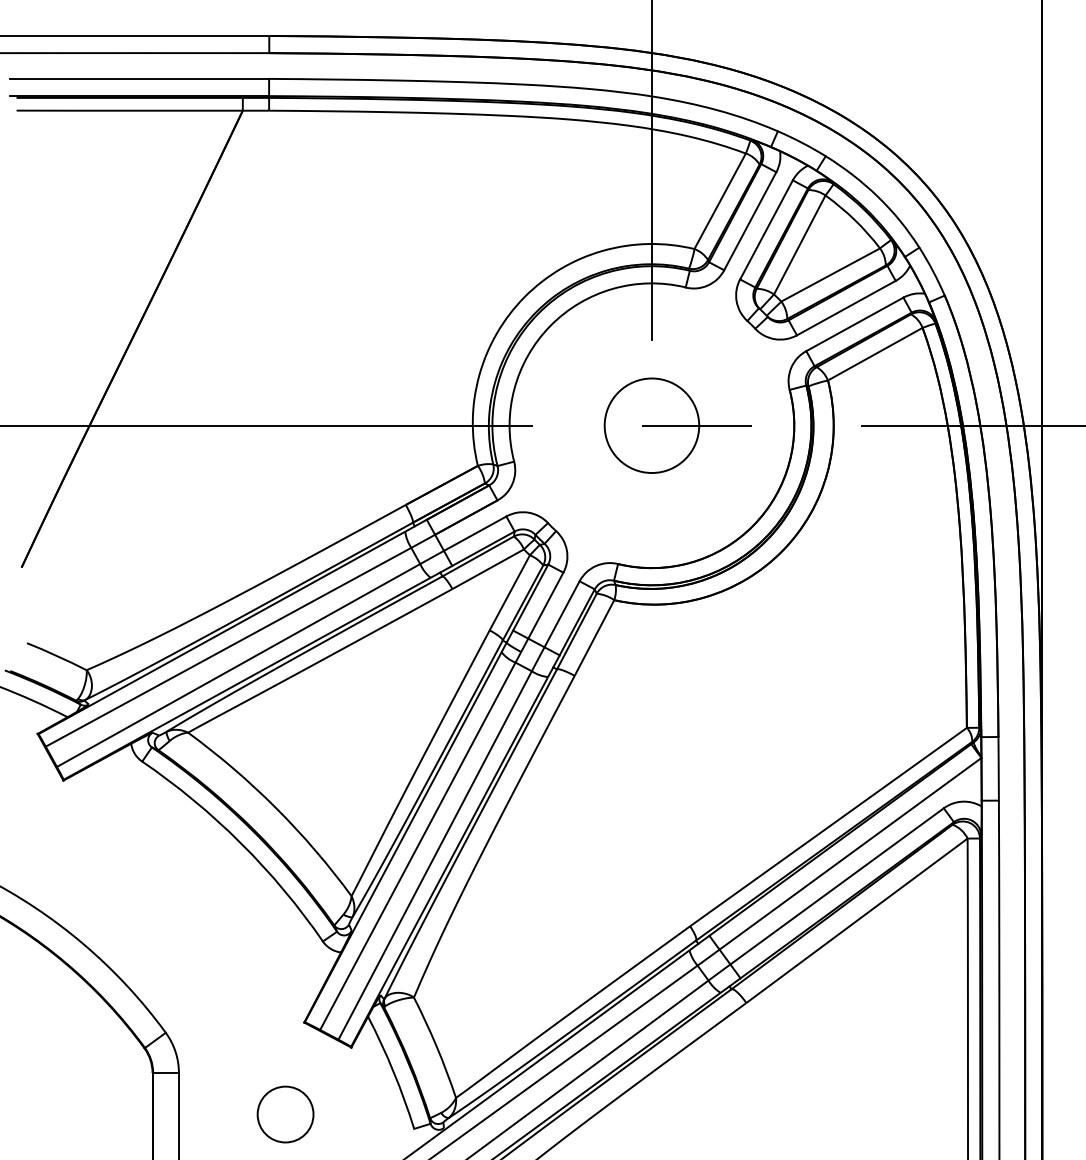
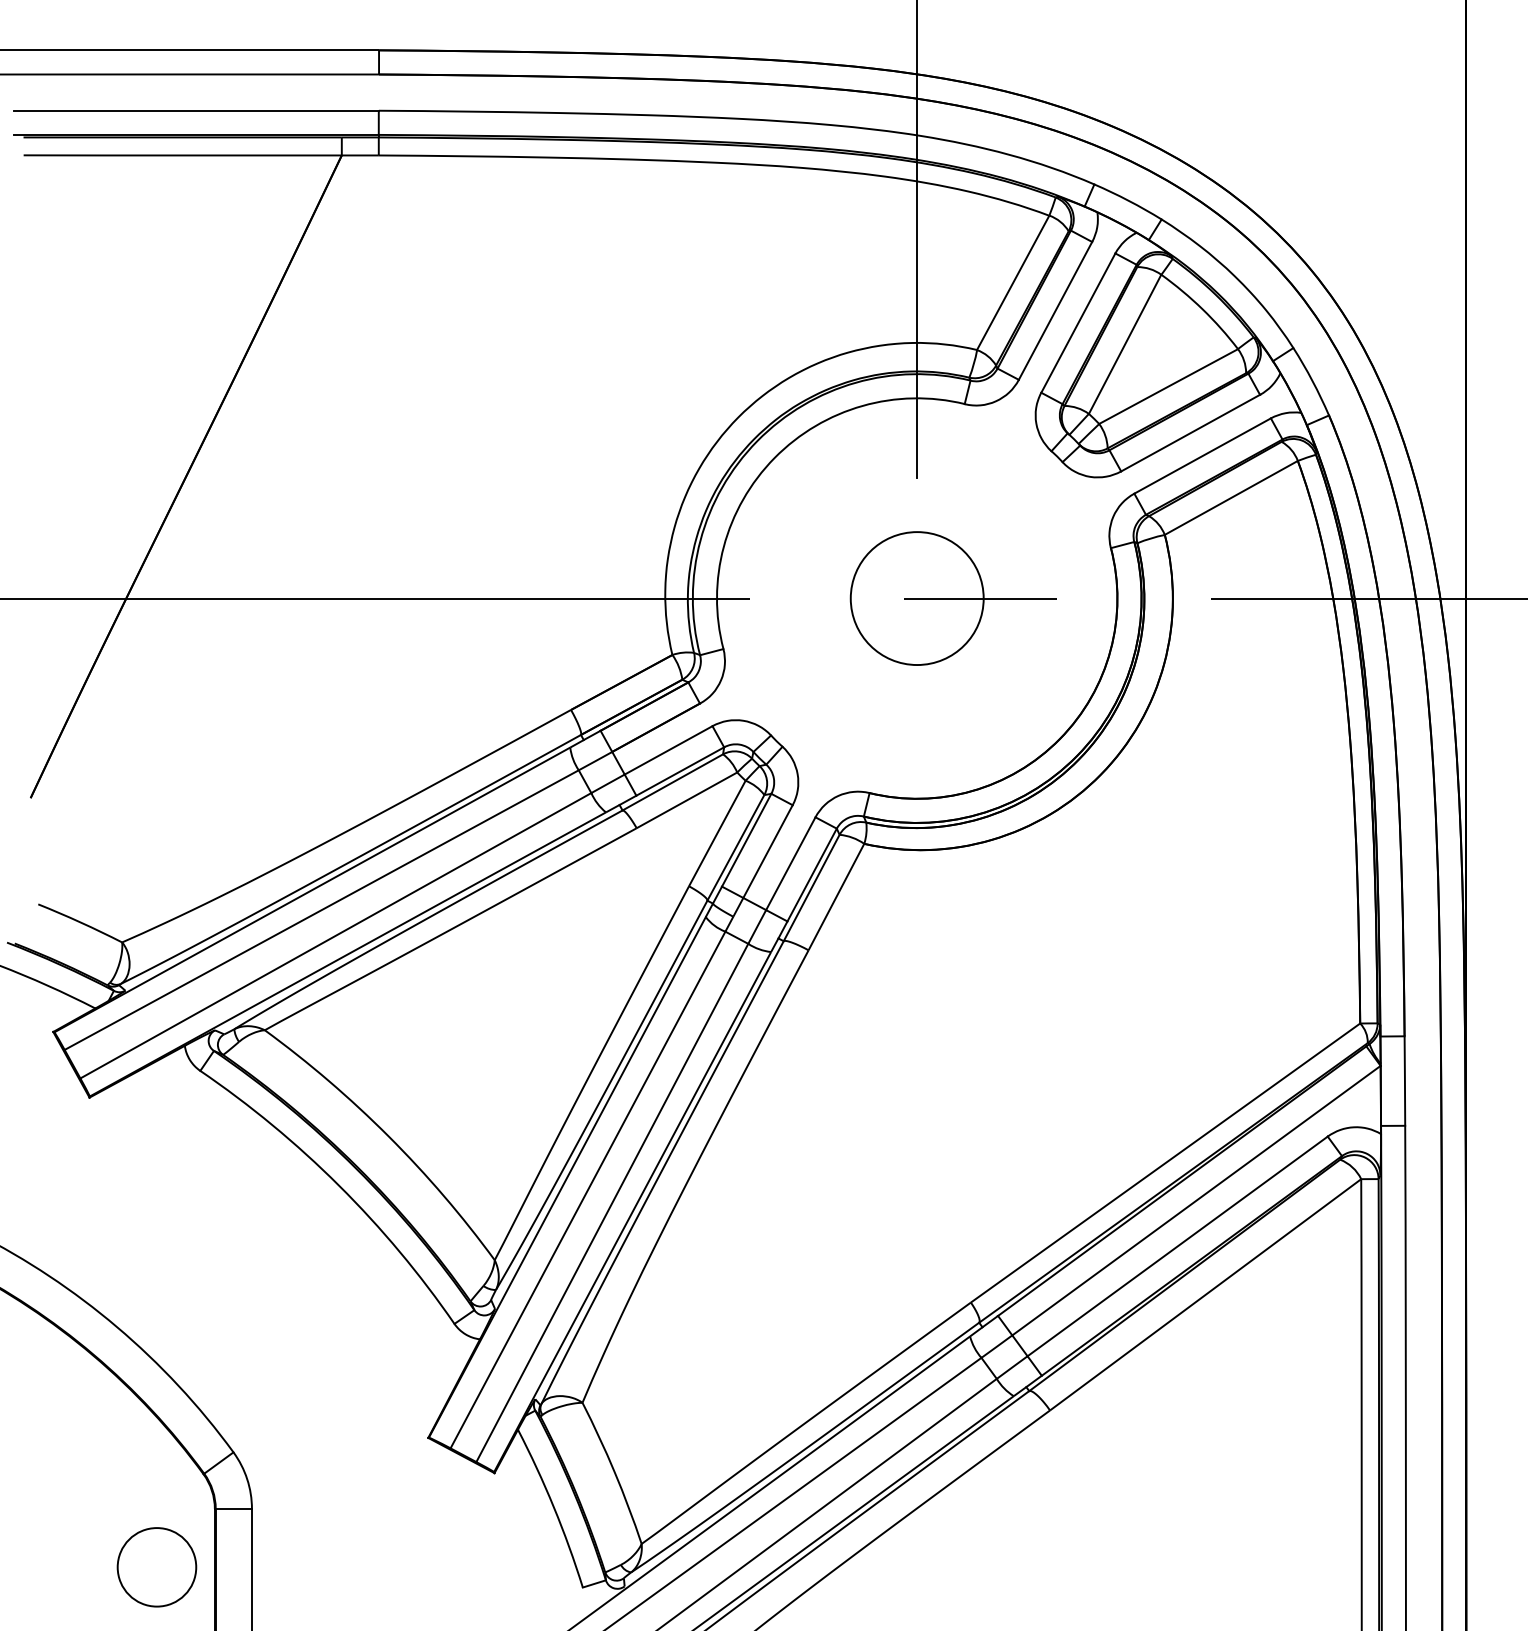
circle: (285, 1114) -> (156, 1567), moved

